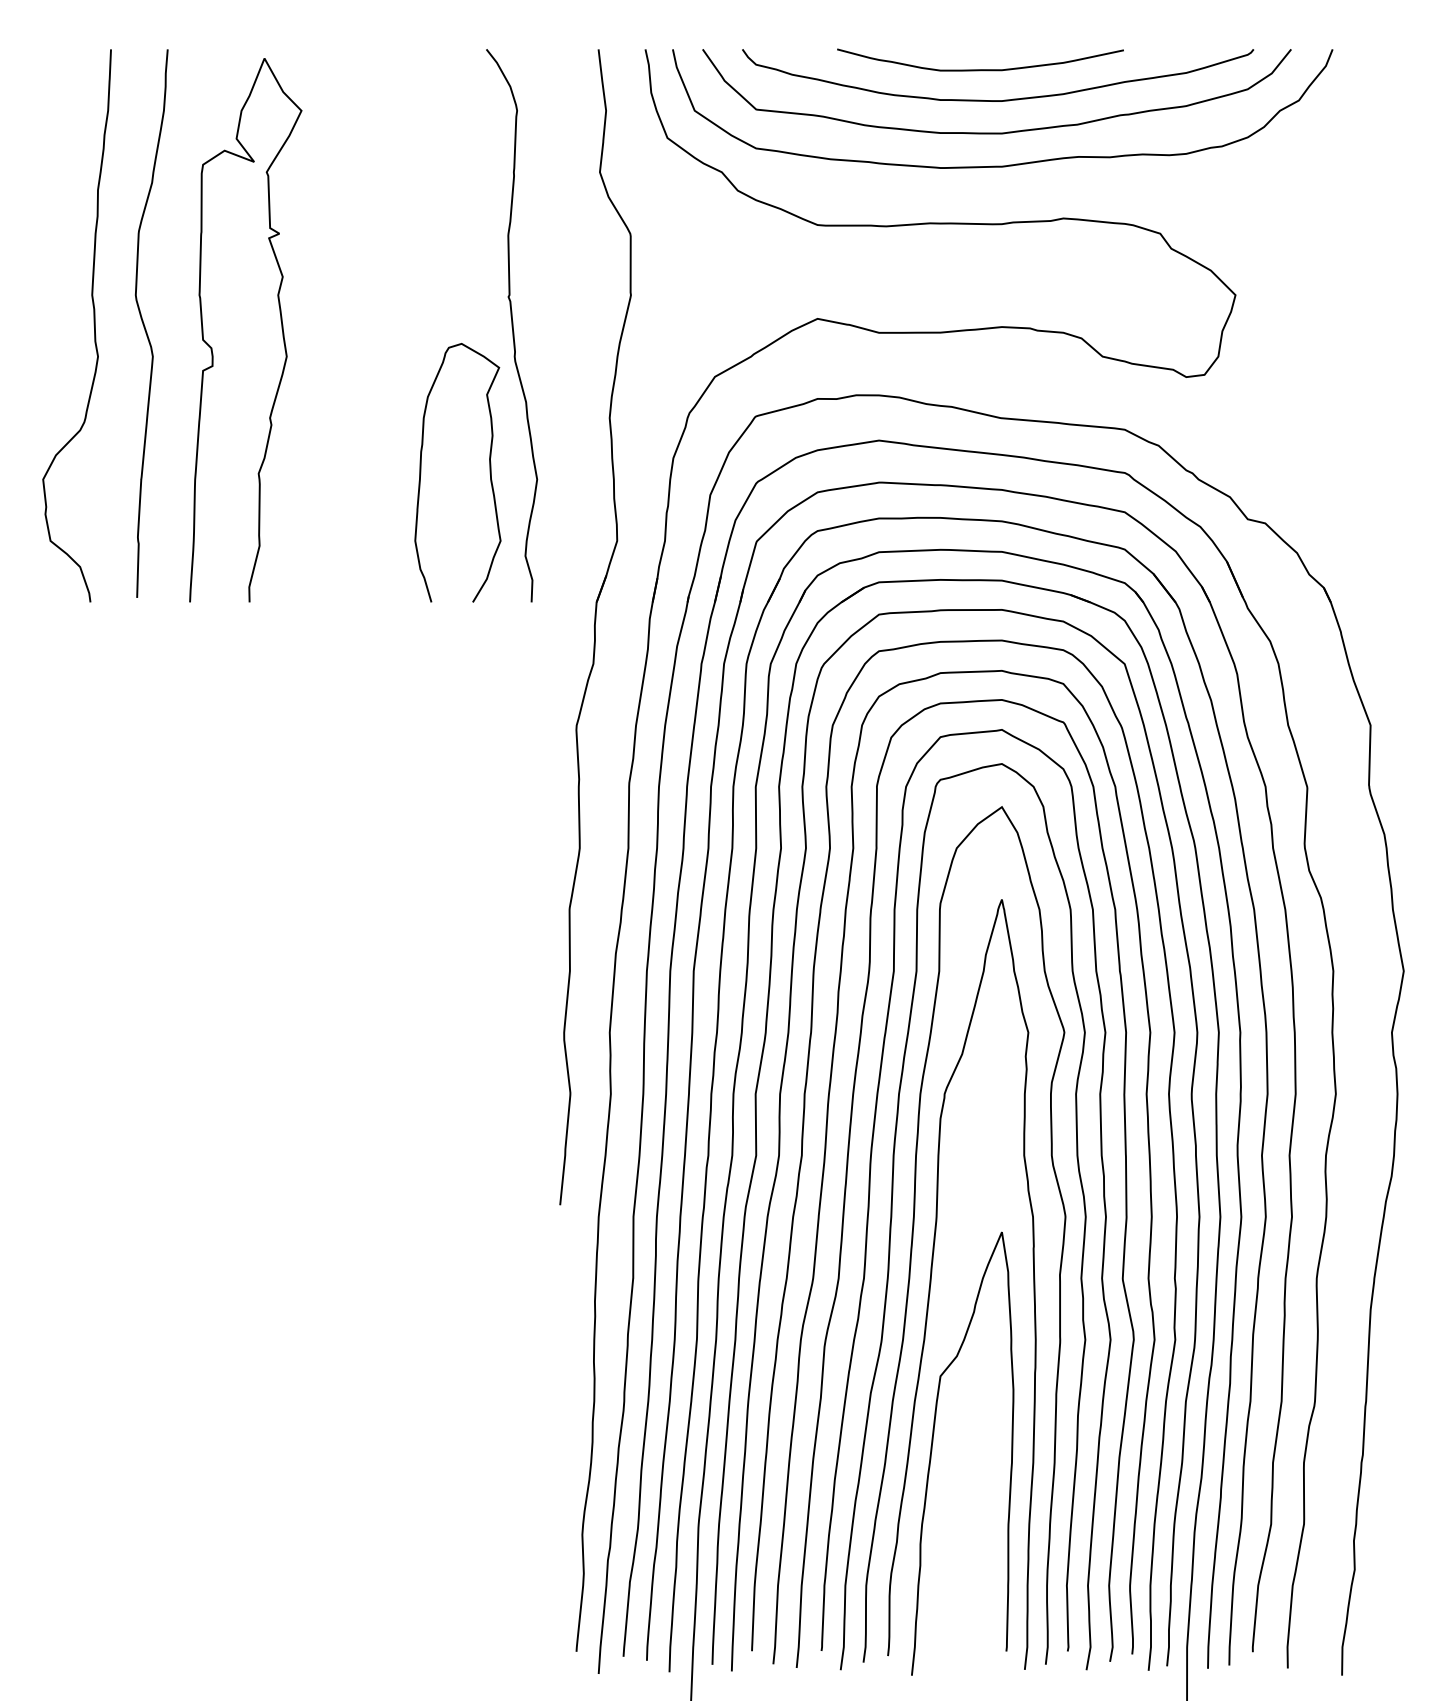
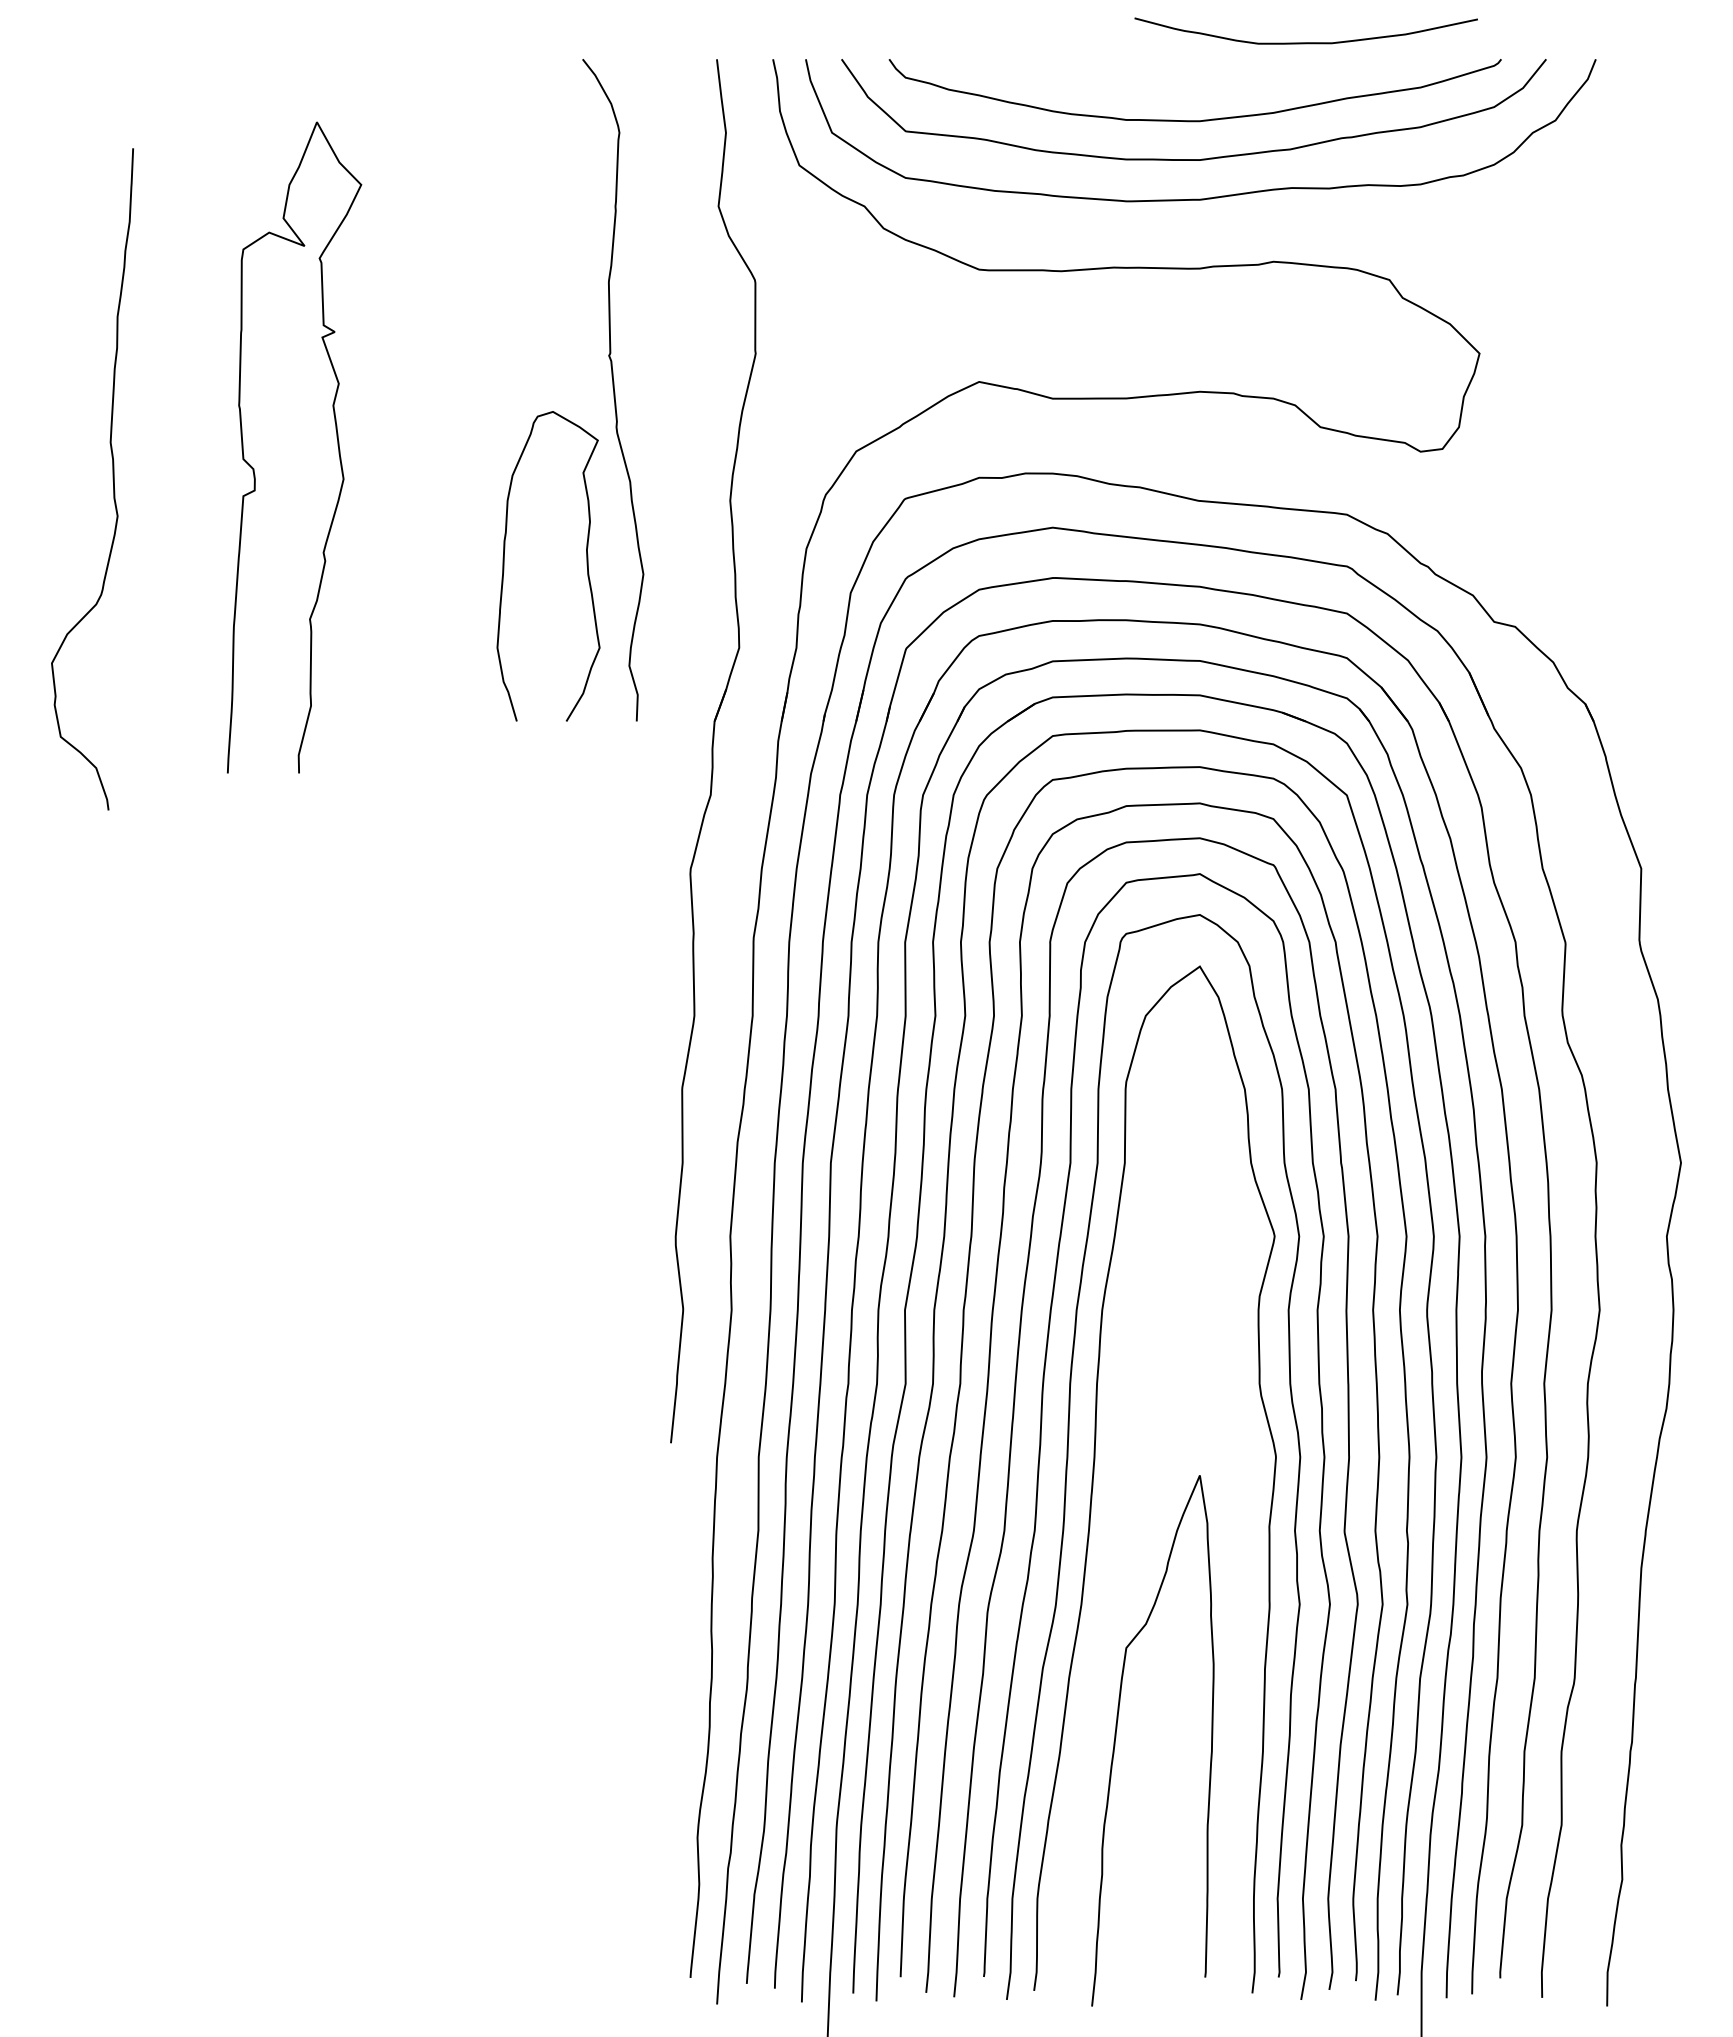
curve: (979, 69) -> (1305, 42), moved
curve: (144, 324) -> (173, 388), removed
curve: (93, 325) -> (112, 479), moved
curve: (281, 329) -> (337, 446), moved
curve: (931, 1282) -> (1115, 1535), removed

